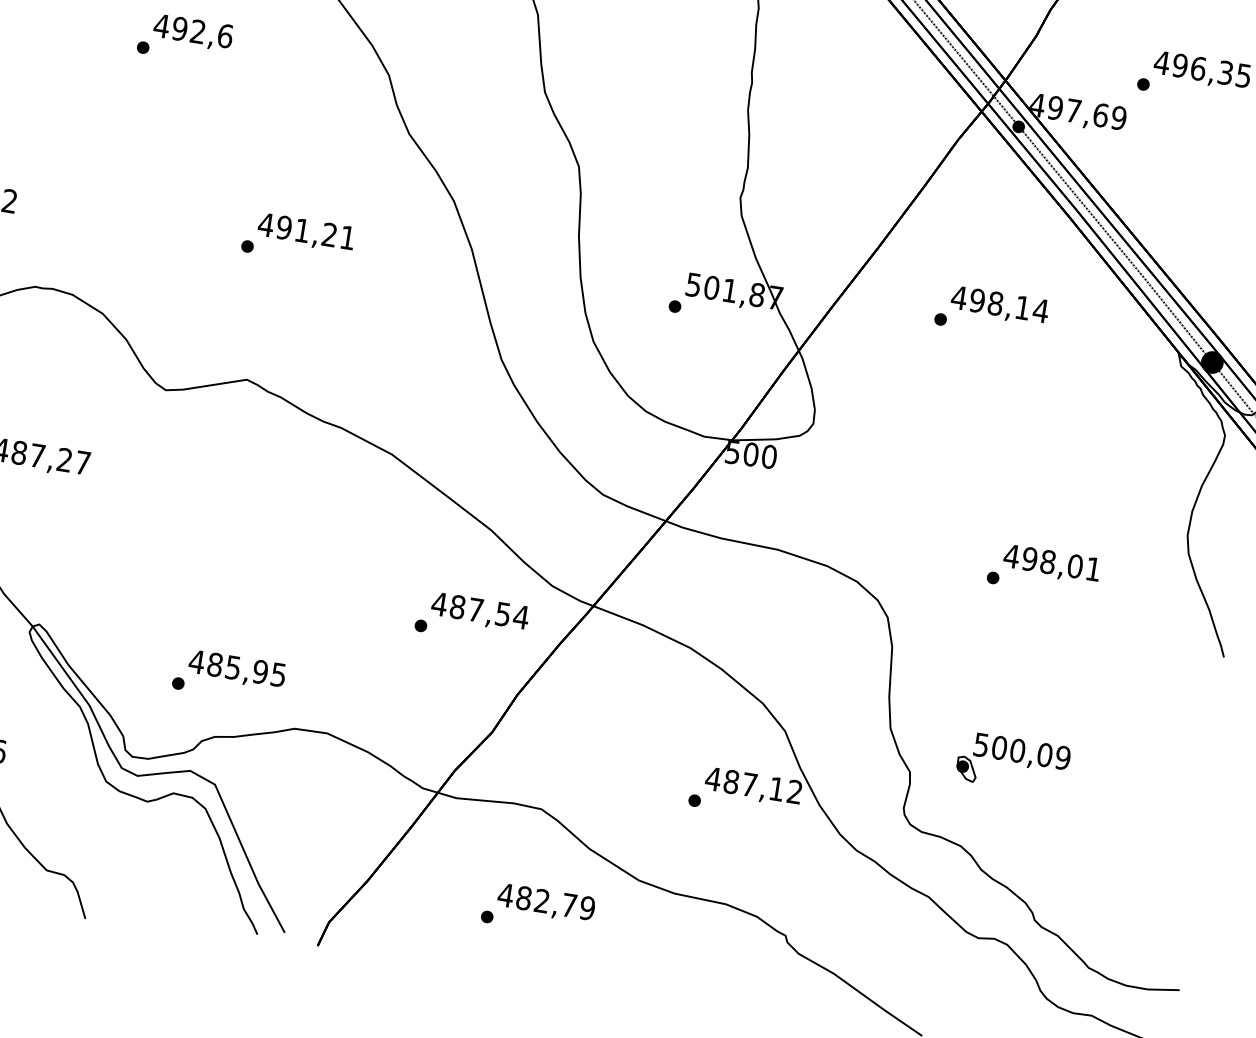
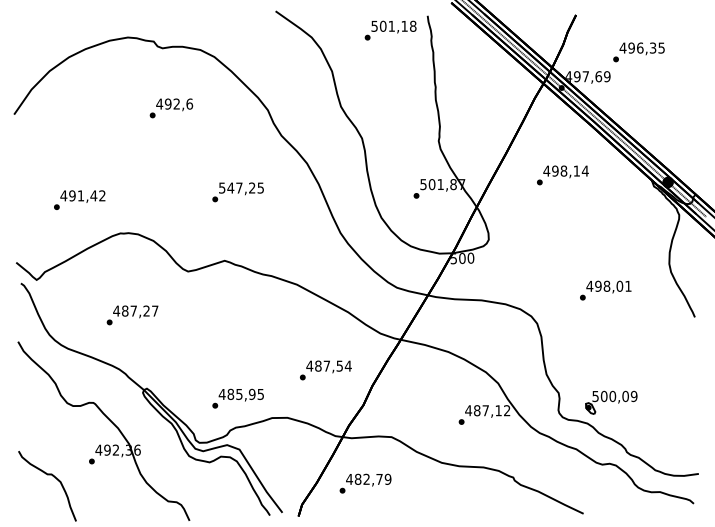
text: (304, 229) -> (240, 187), 491,21 -> 547,25
text: (471, 618) -> (325, 370), moved
part: (1012, 763) -> (611, 402), moved
text: (538, 909) -> (365, 483), moved

